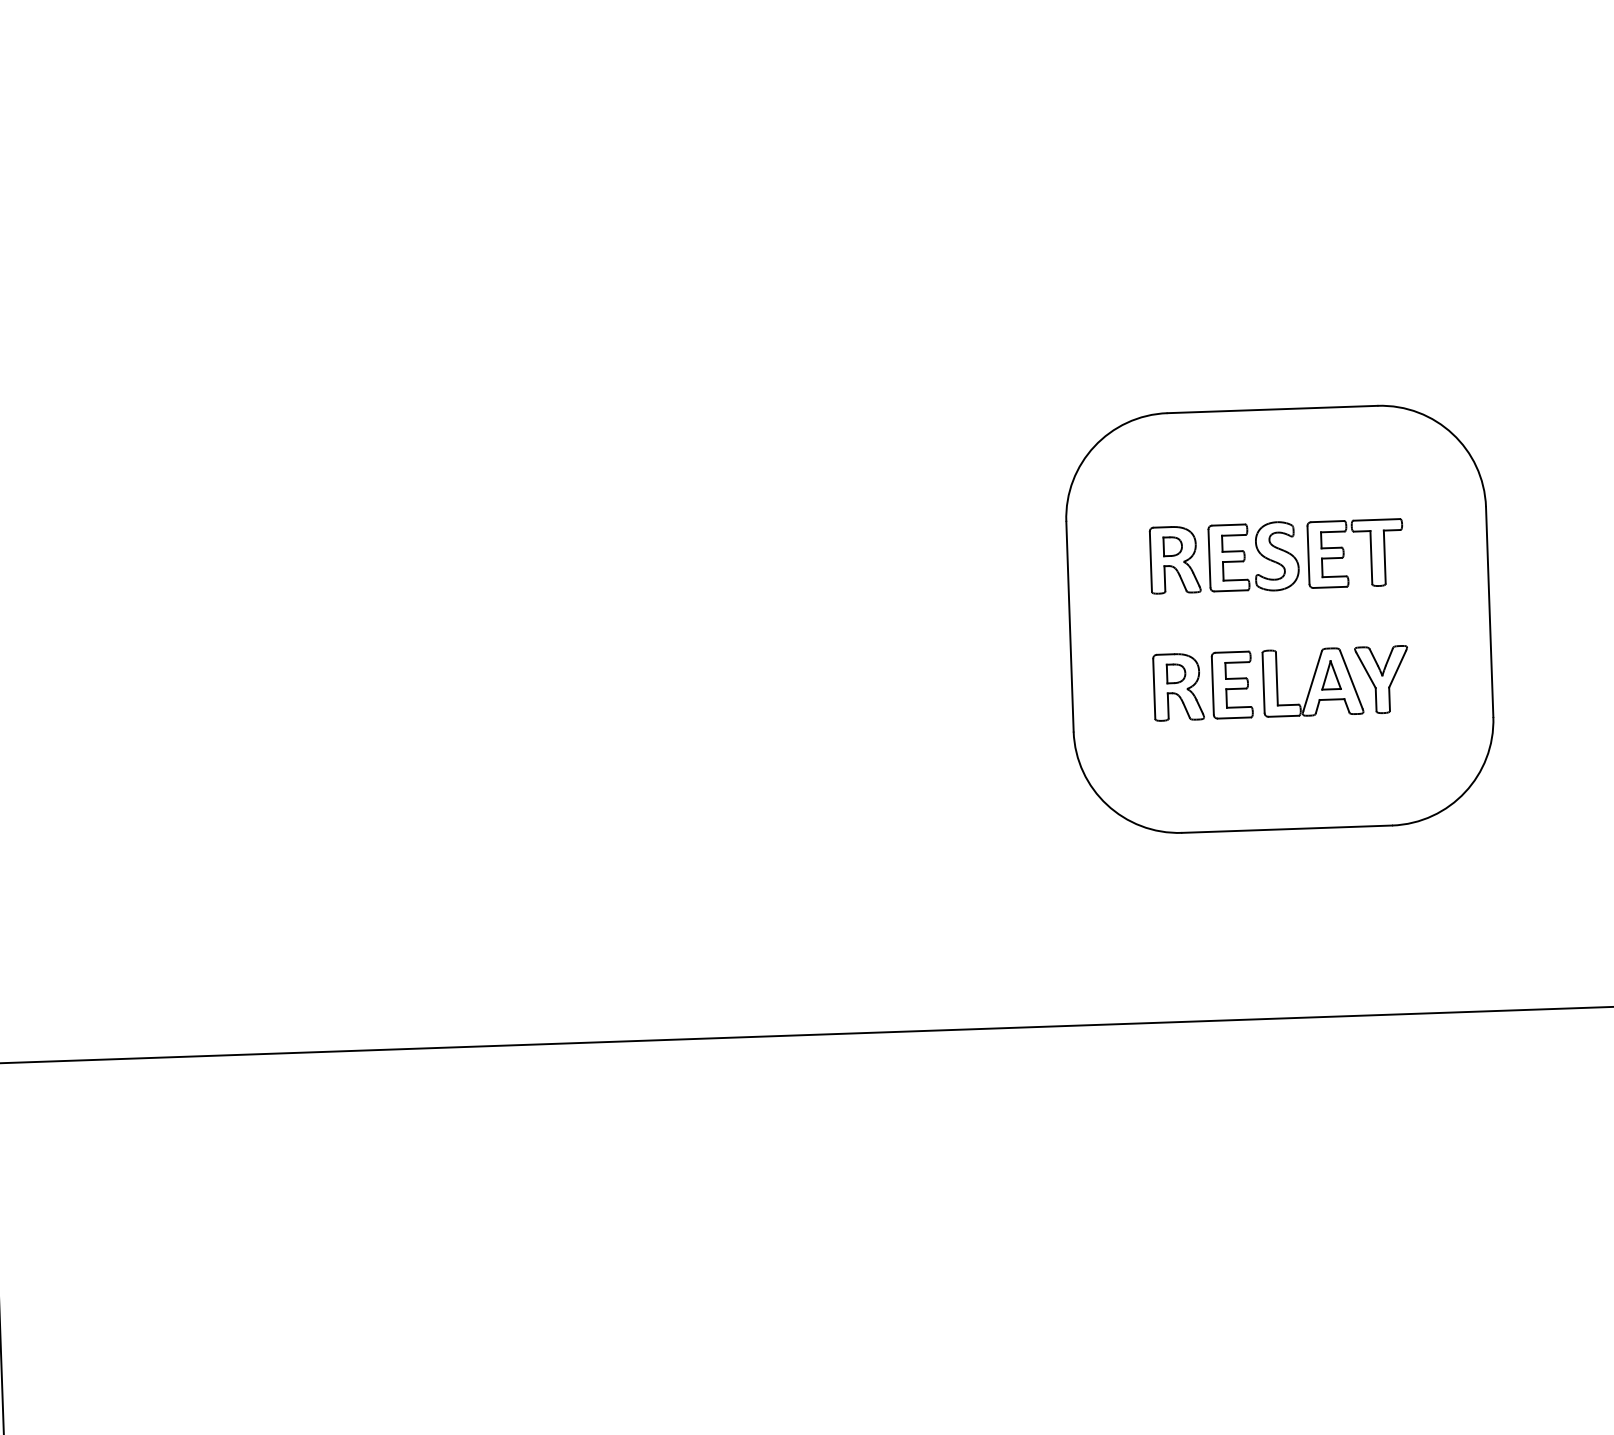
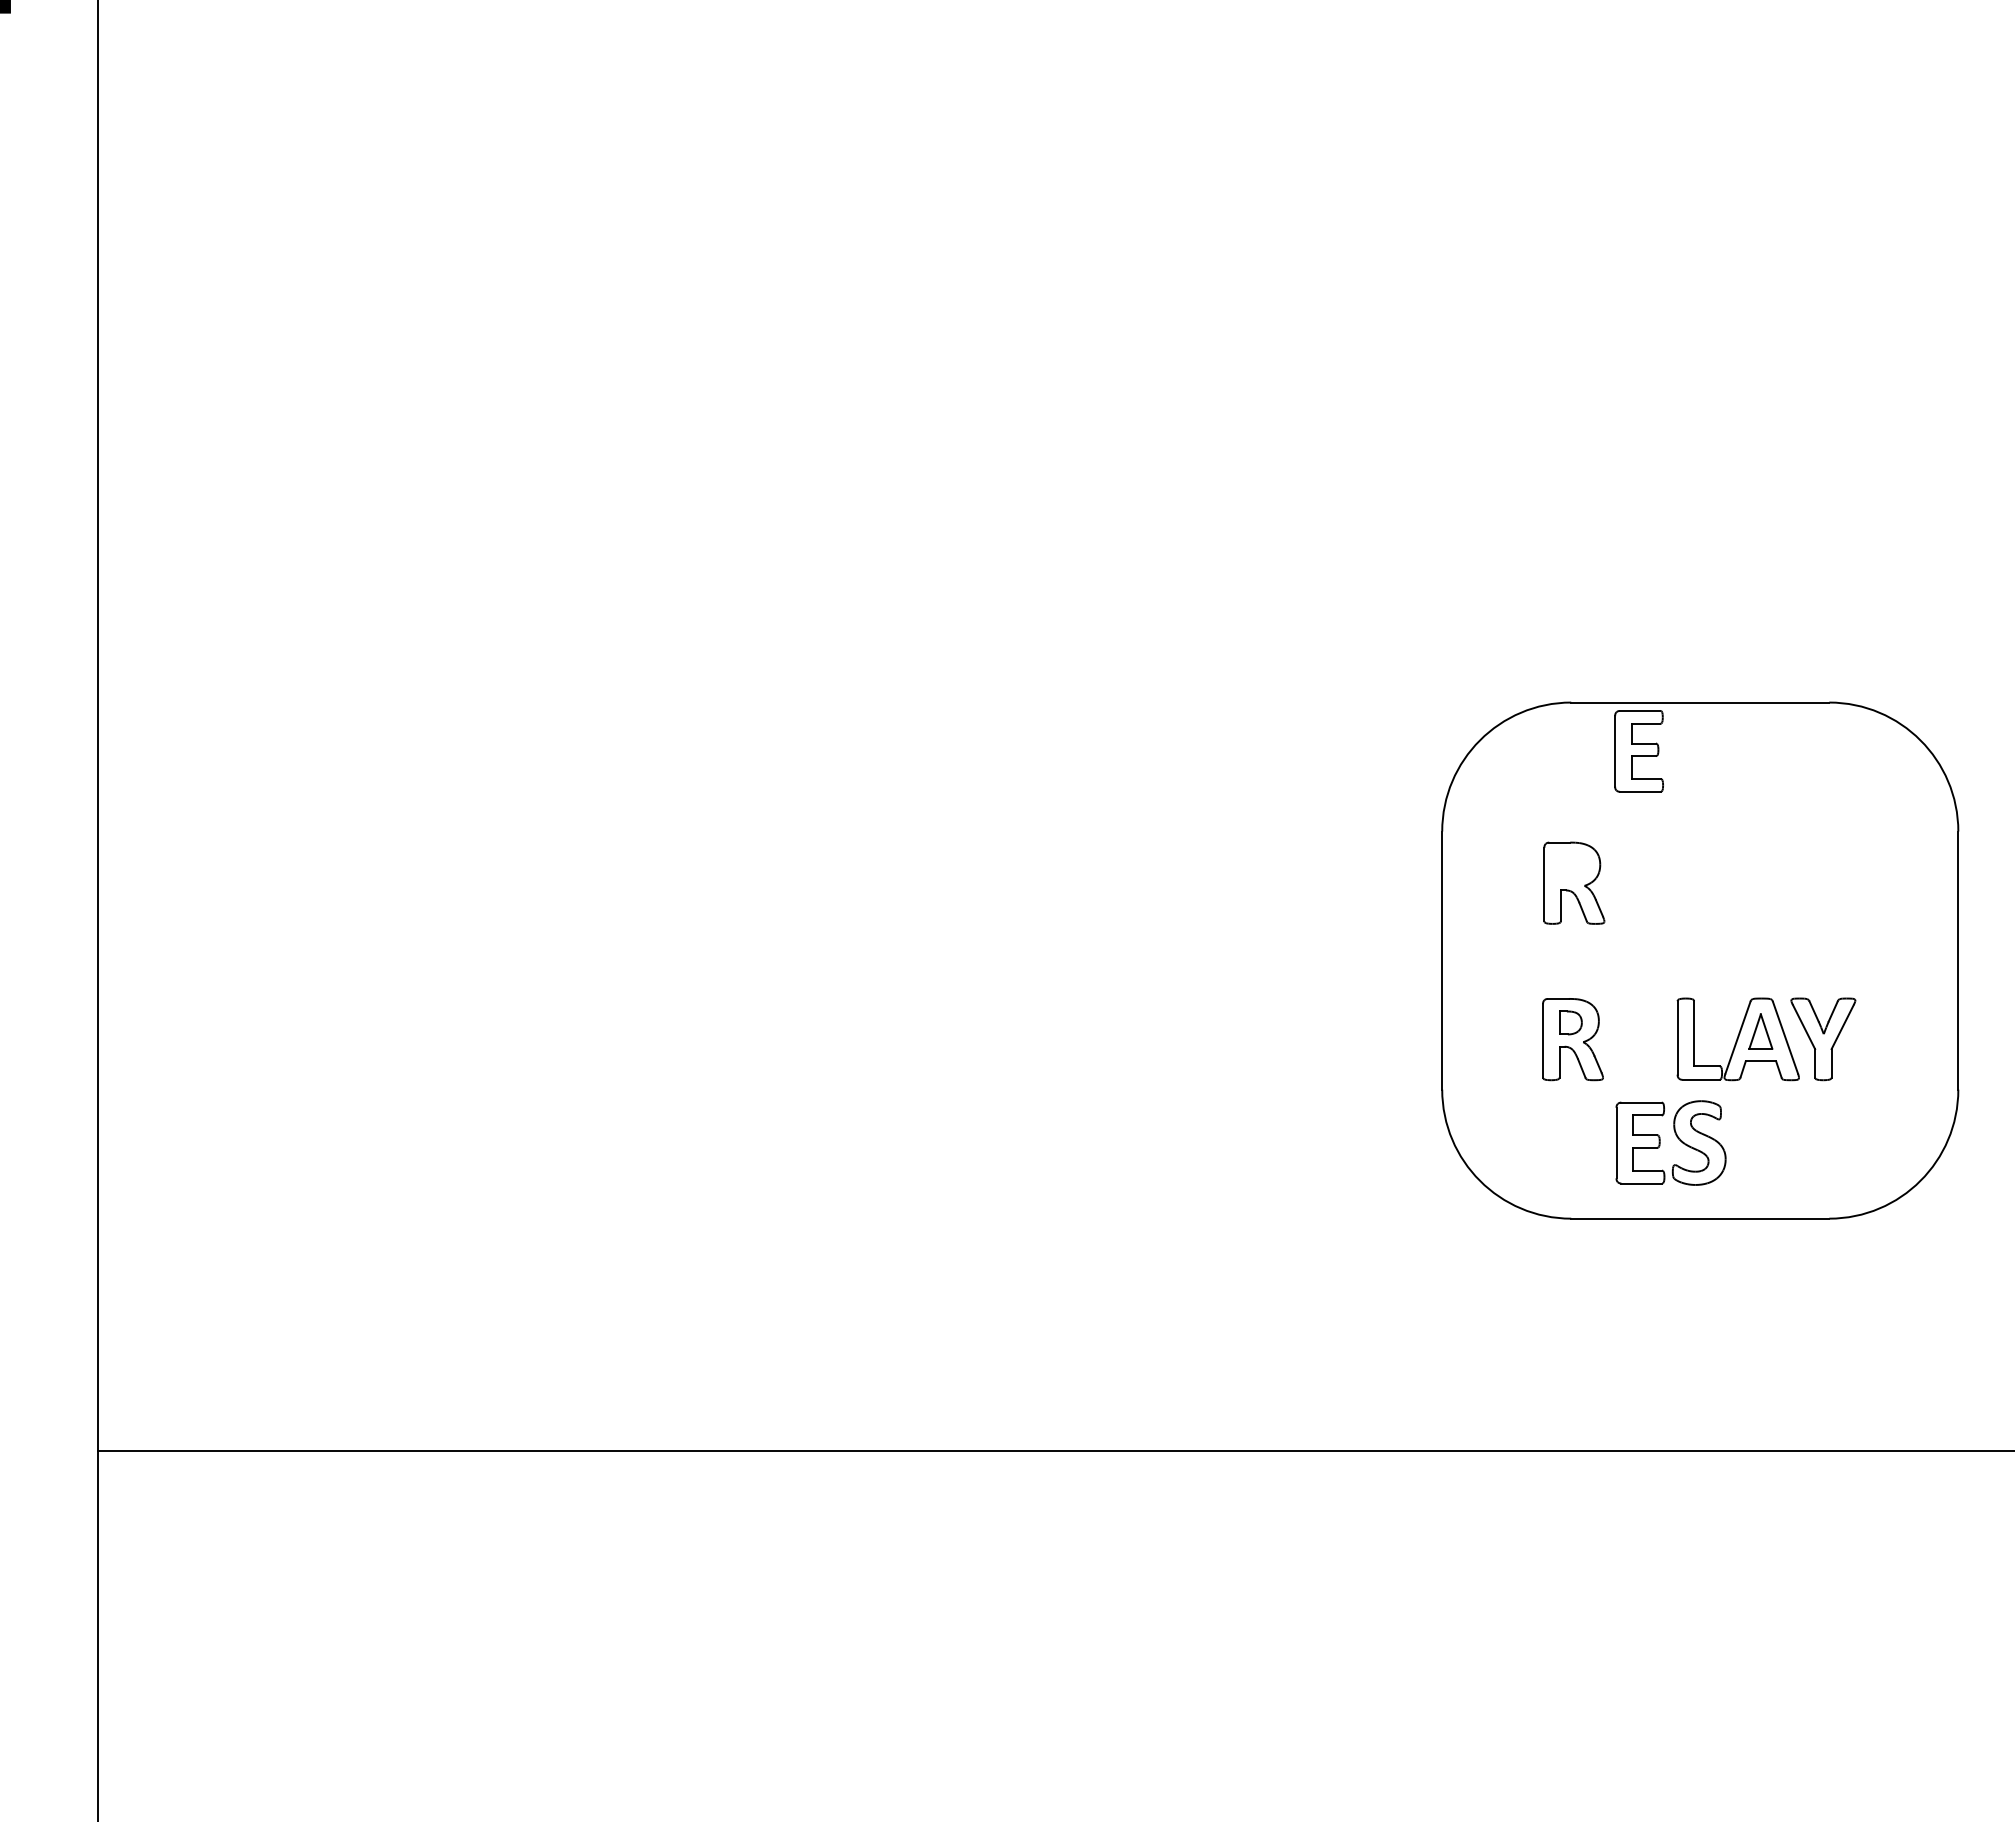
part: (1173, 546) -> (1572, 866), removed
part: (1258, 552) -> (1676, 1137), moved
part: (1344, 553) -> (1782, 882), removed
part: (1231, 685) -> (1638, 751), moved

